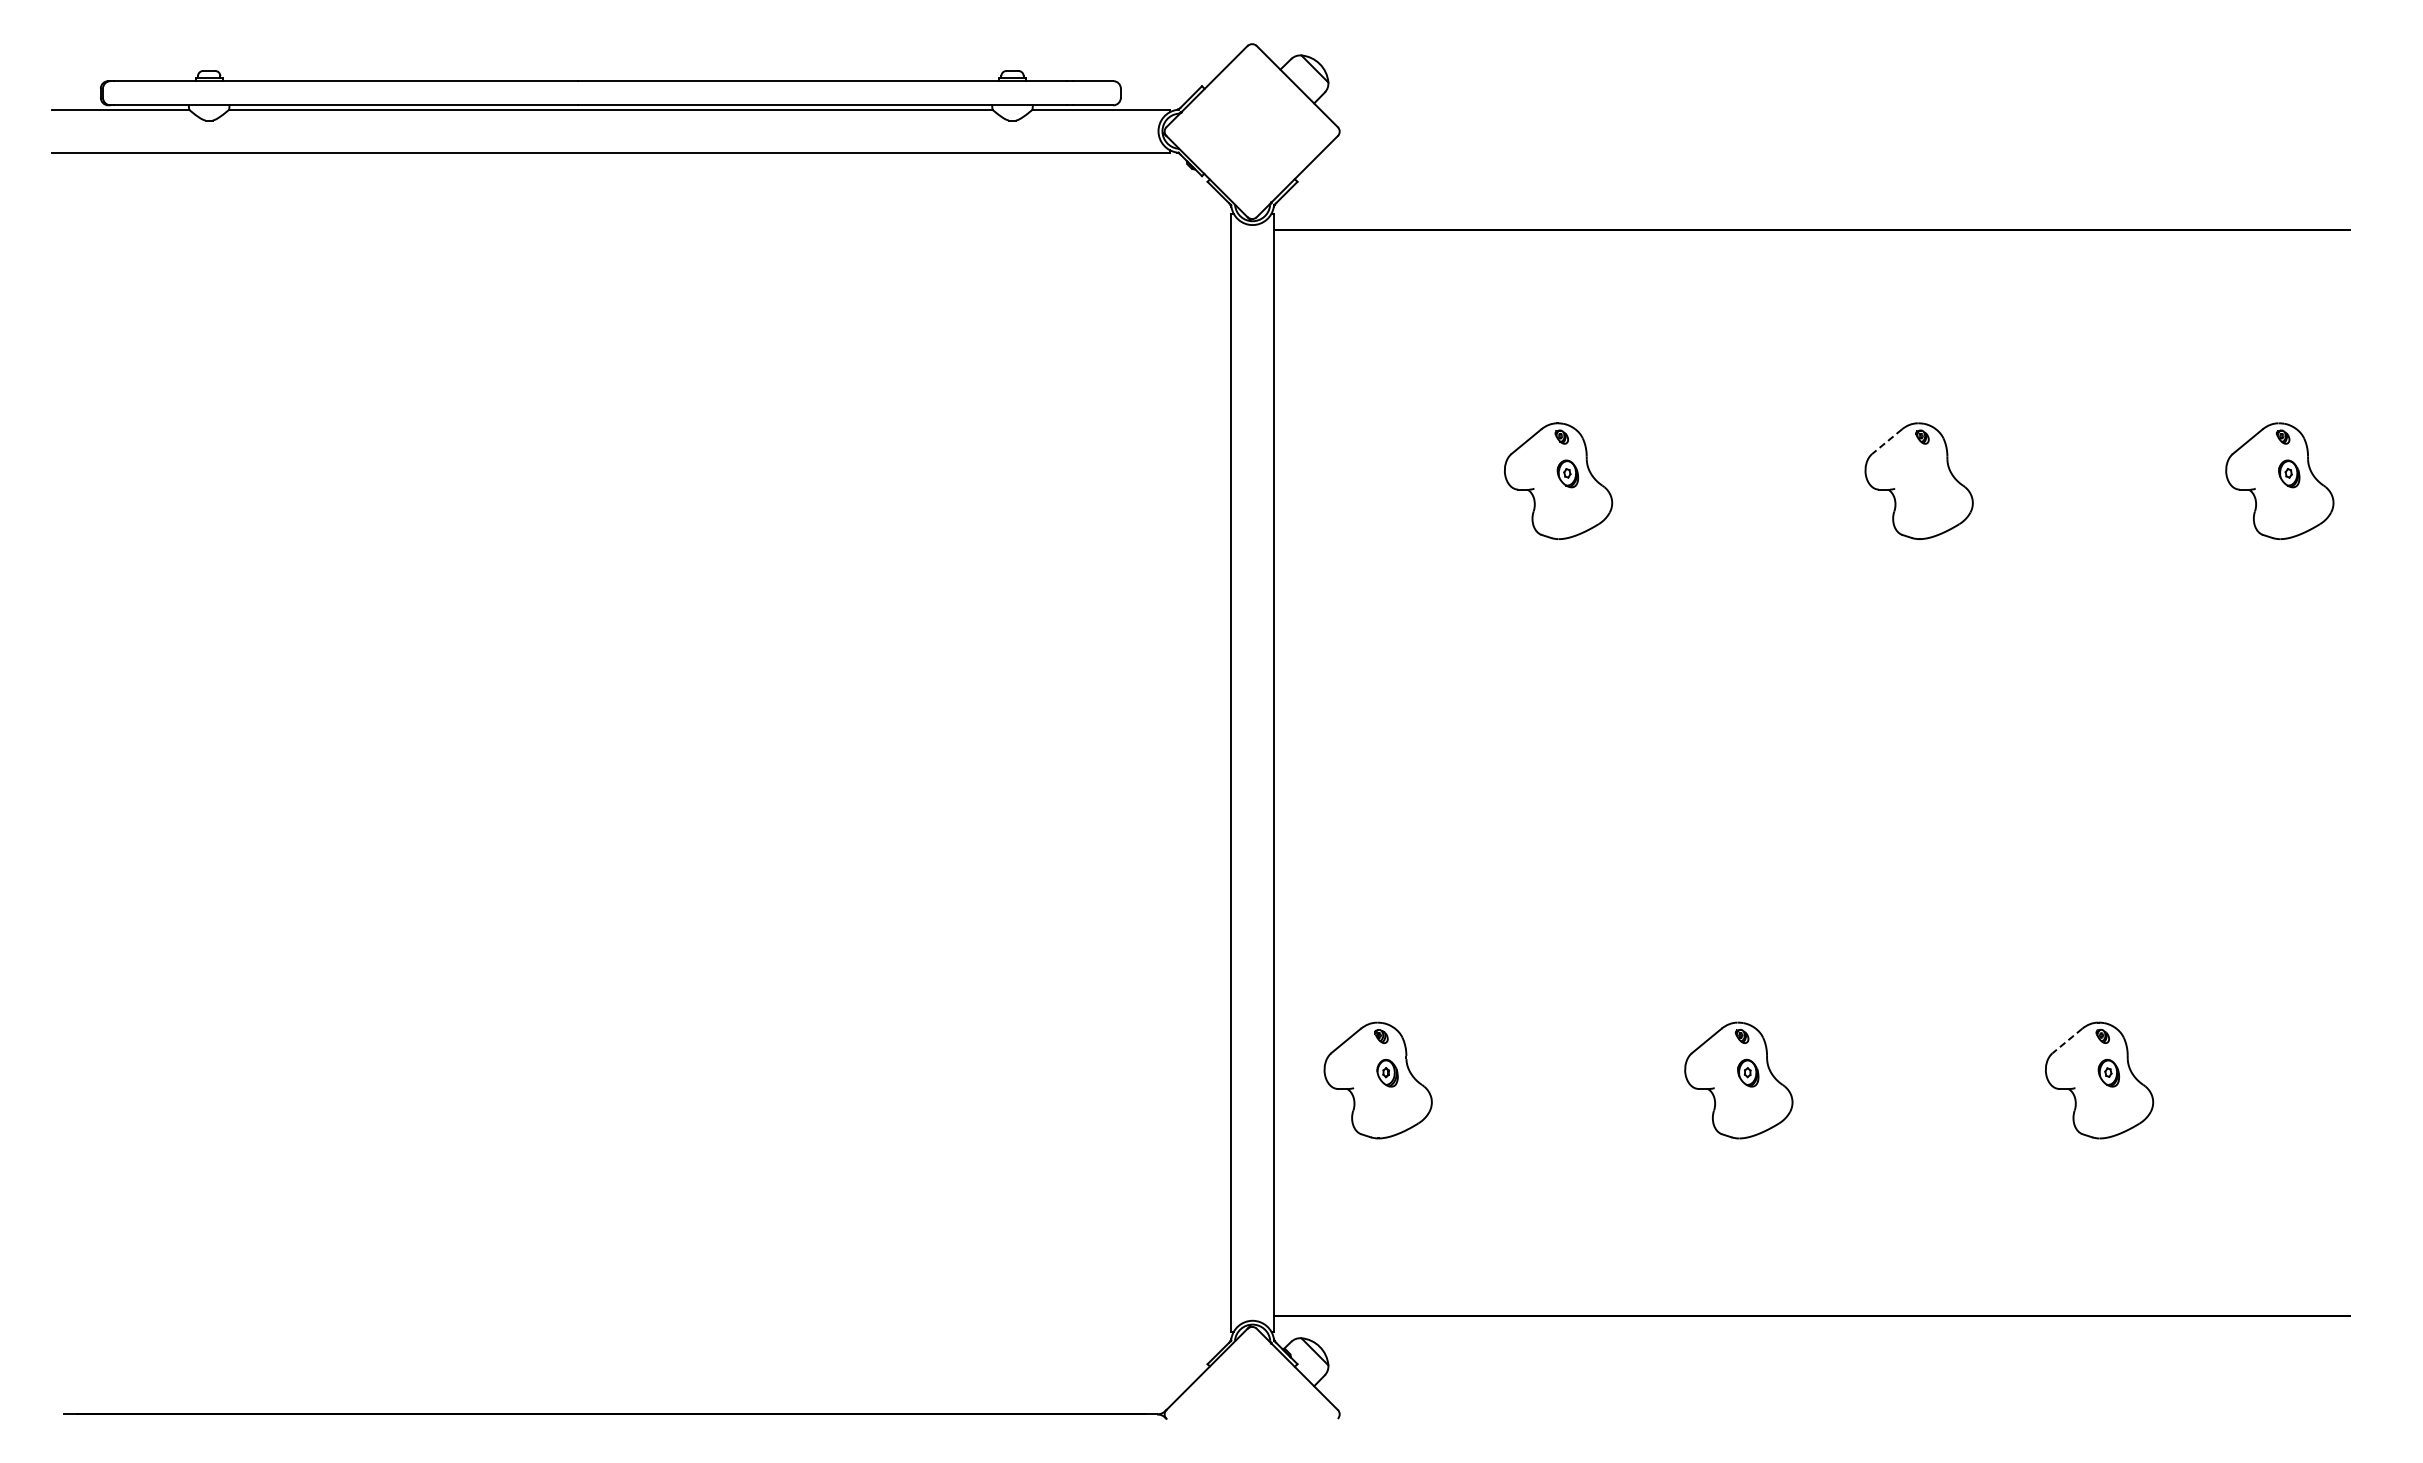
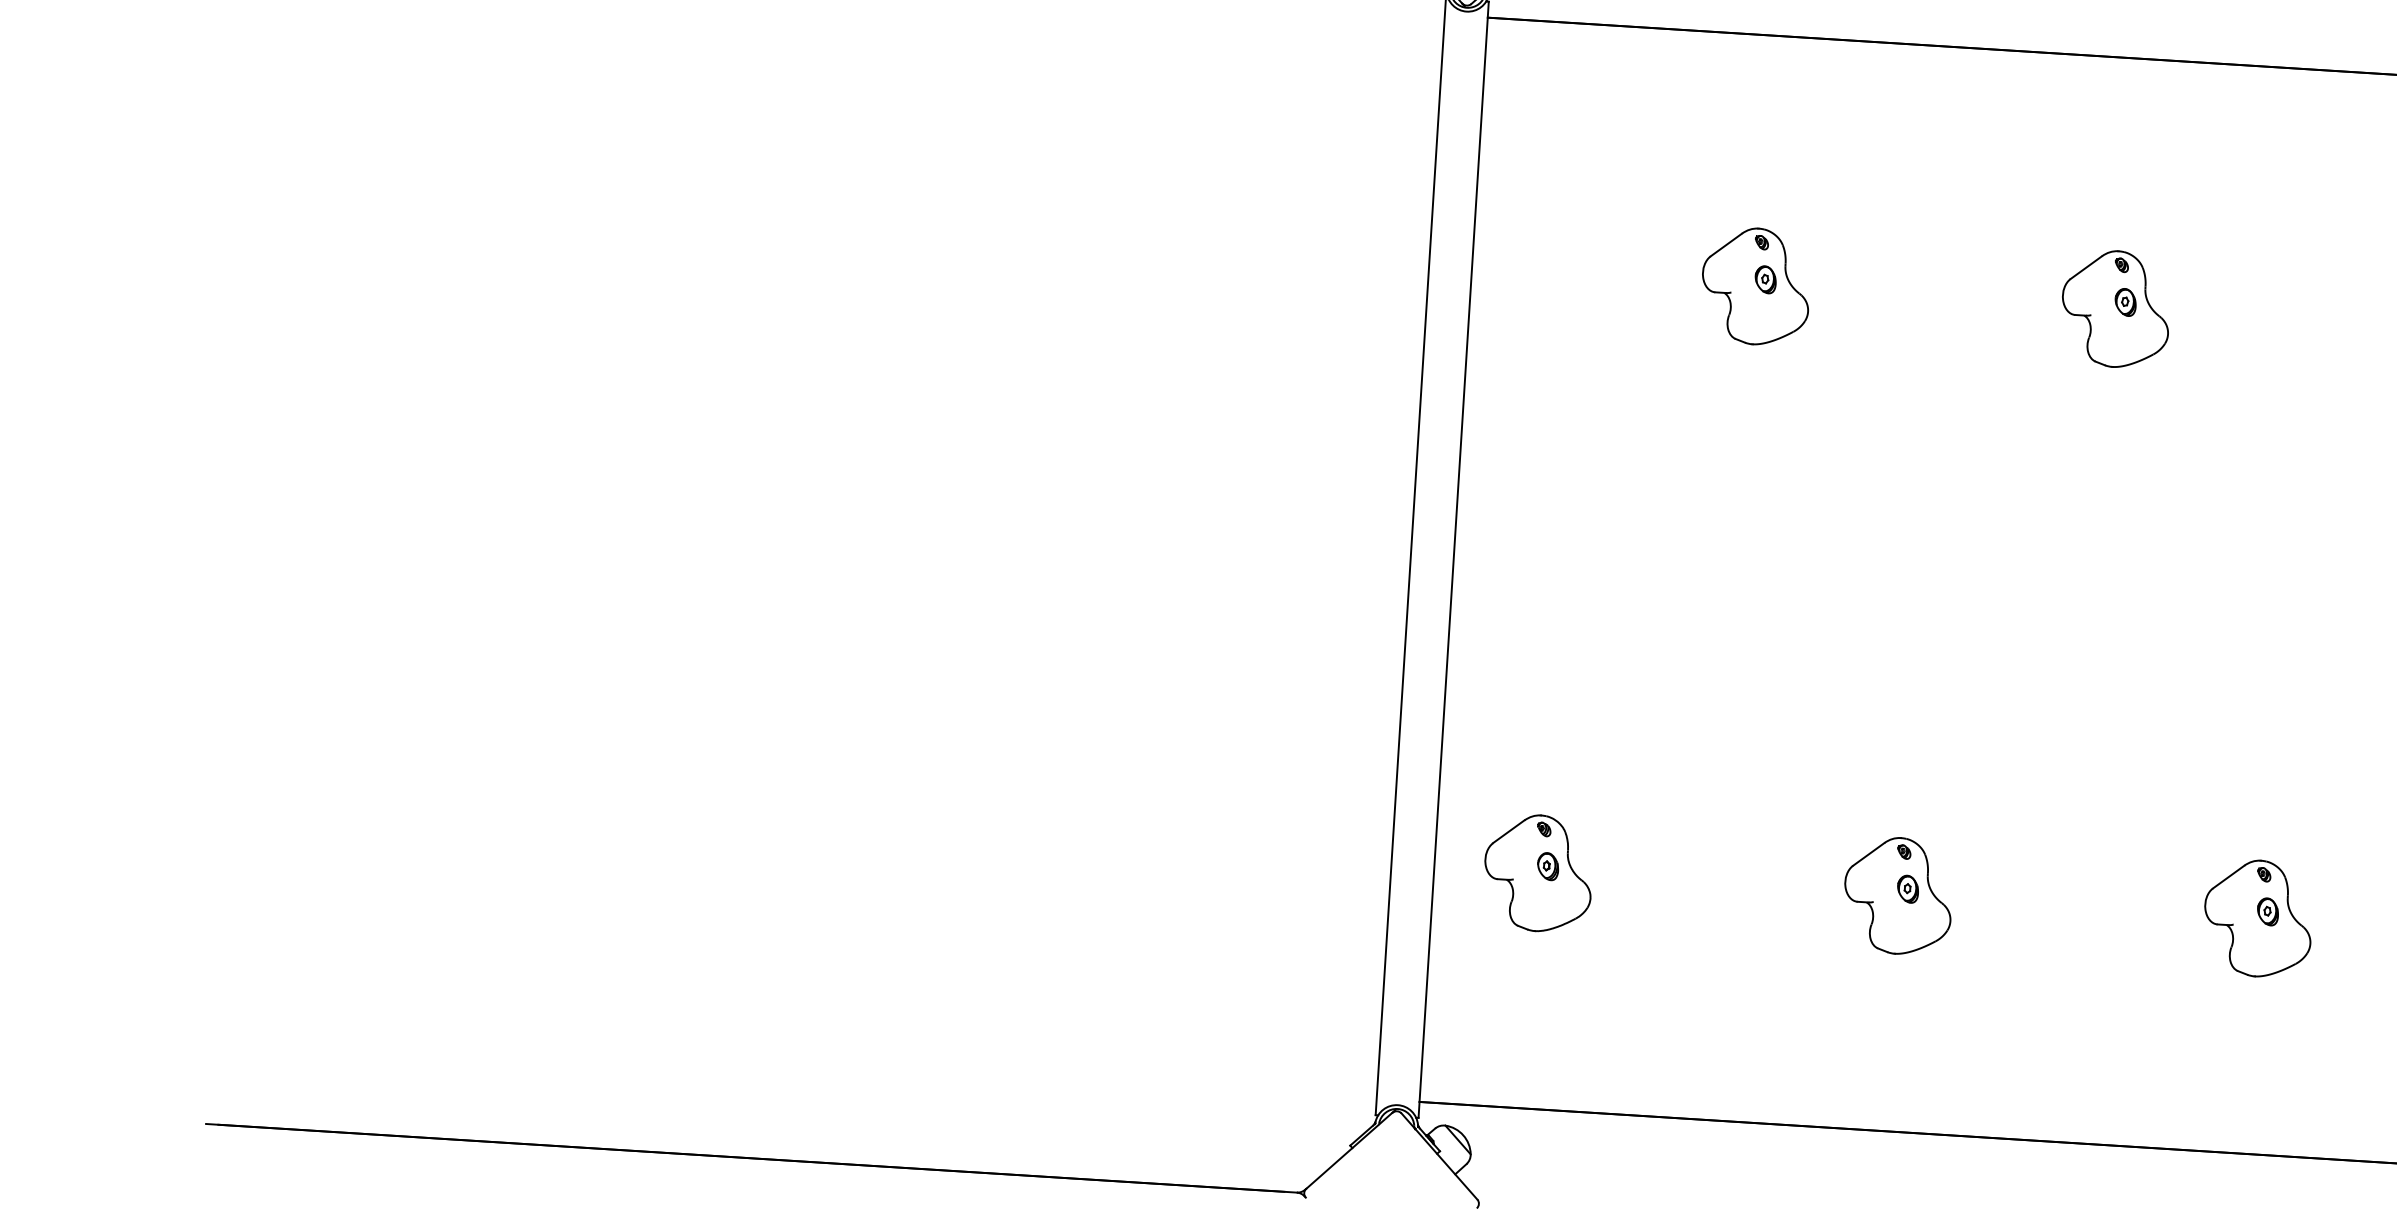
line: (1886, 442) -> (2085, 268), dashed -> solid
part: (1928, 473) -> (2125, 301), added
line: (2067, 1041) -> (2228, 877), dashed -> solid

